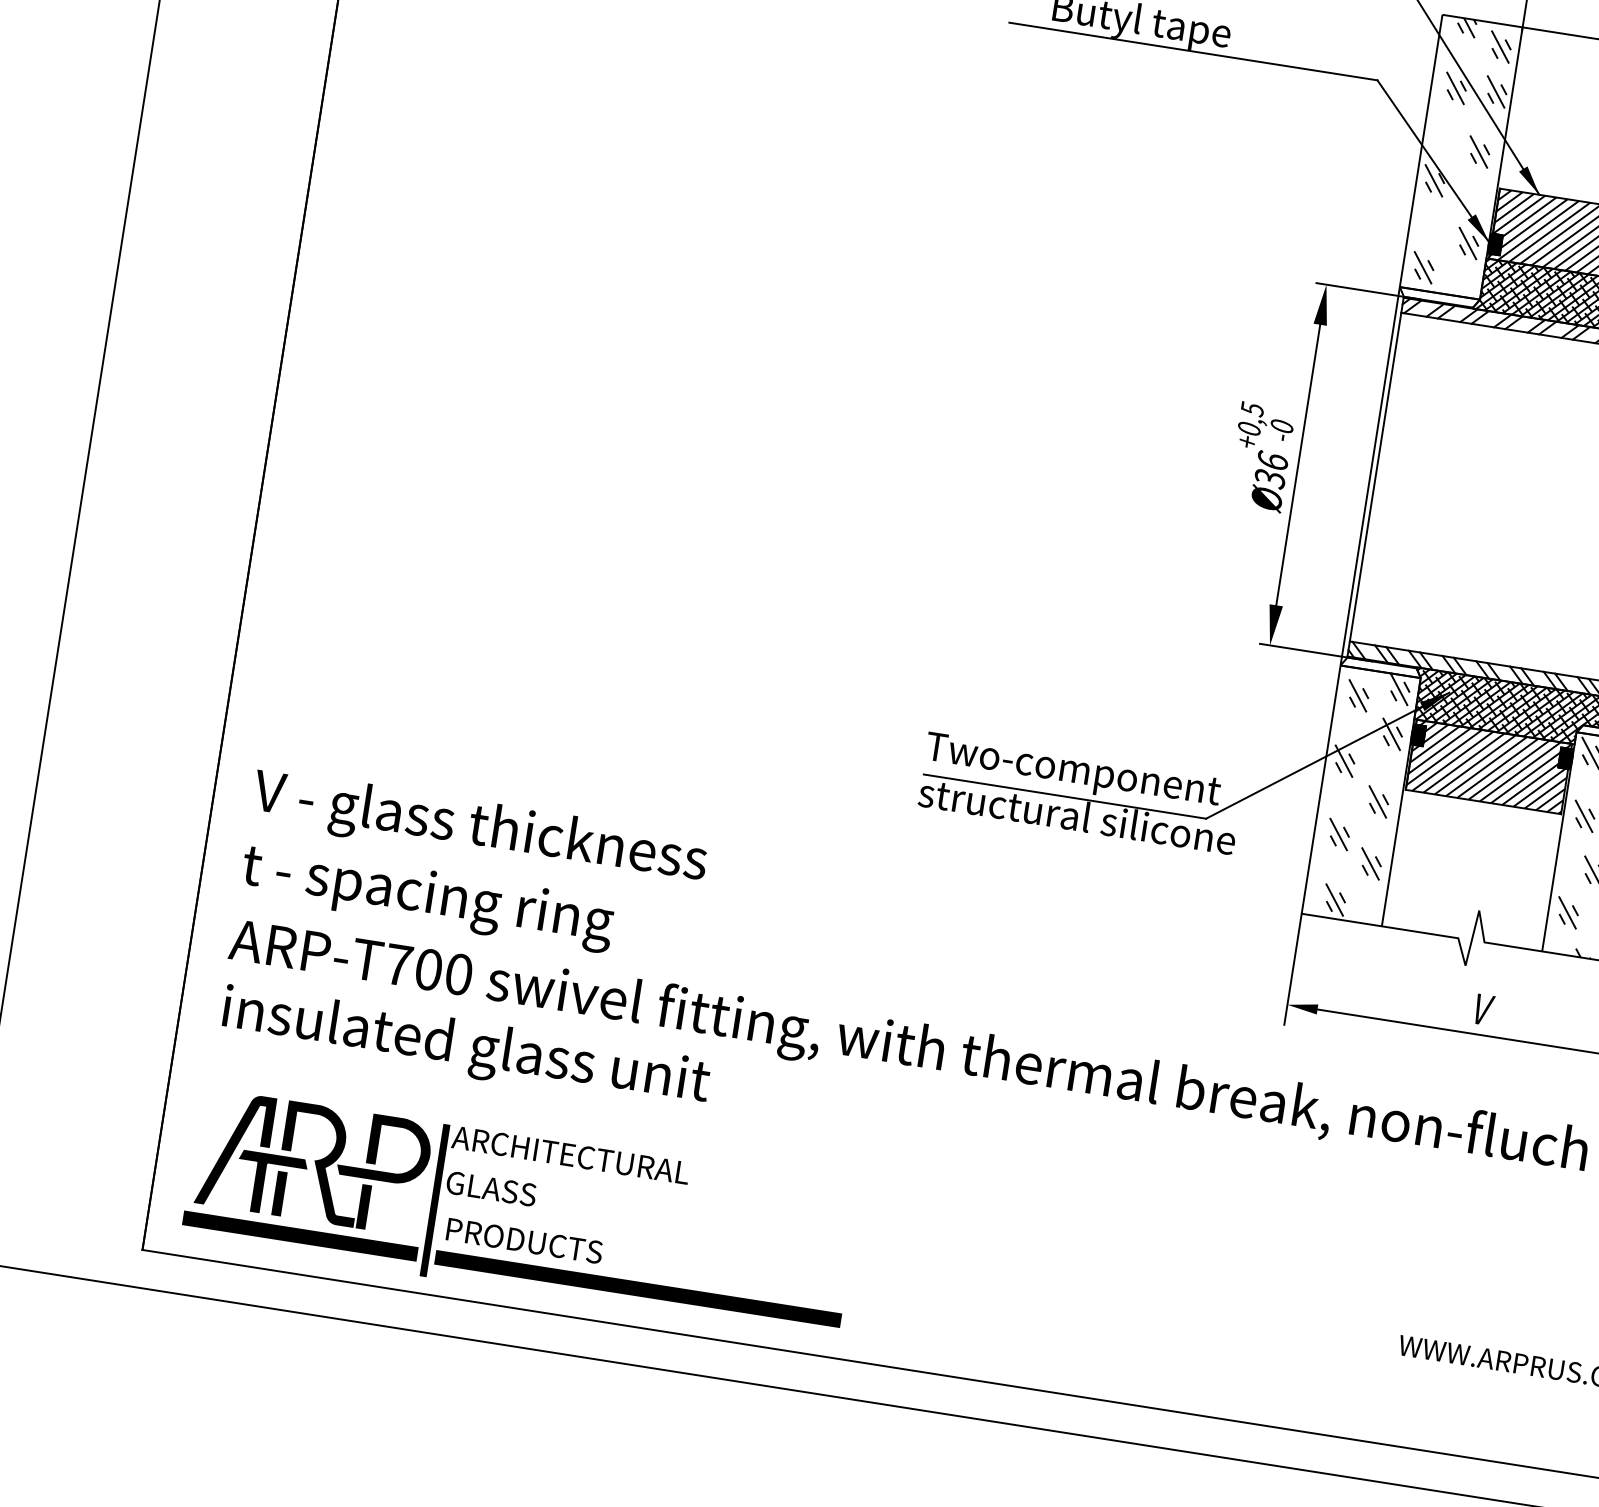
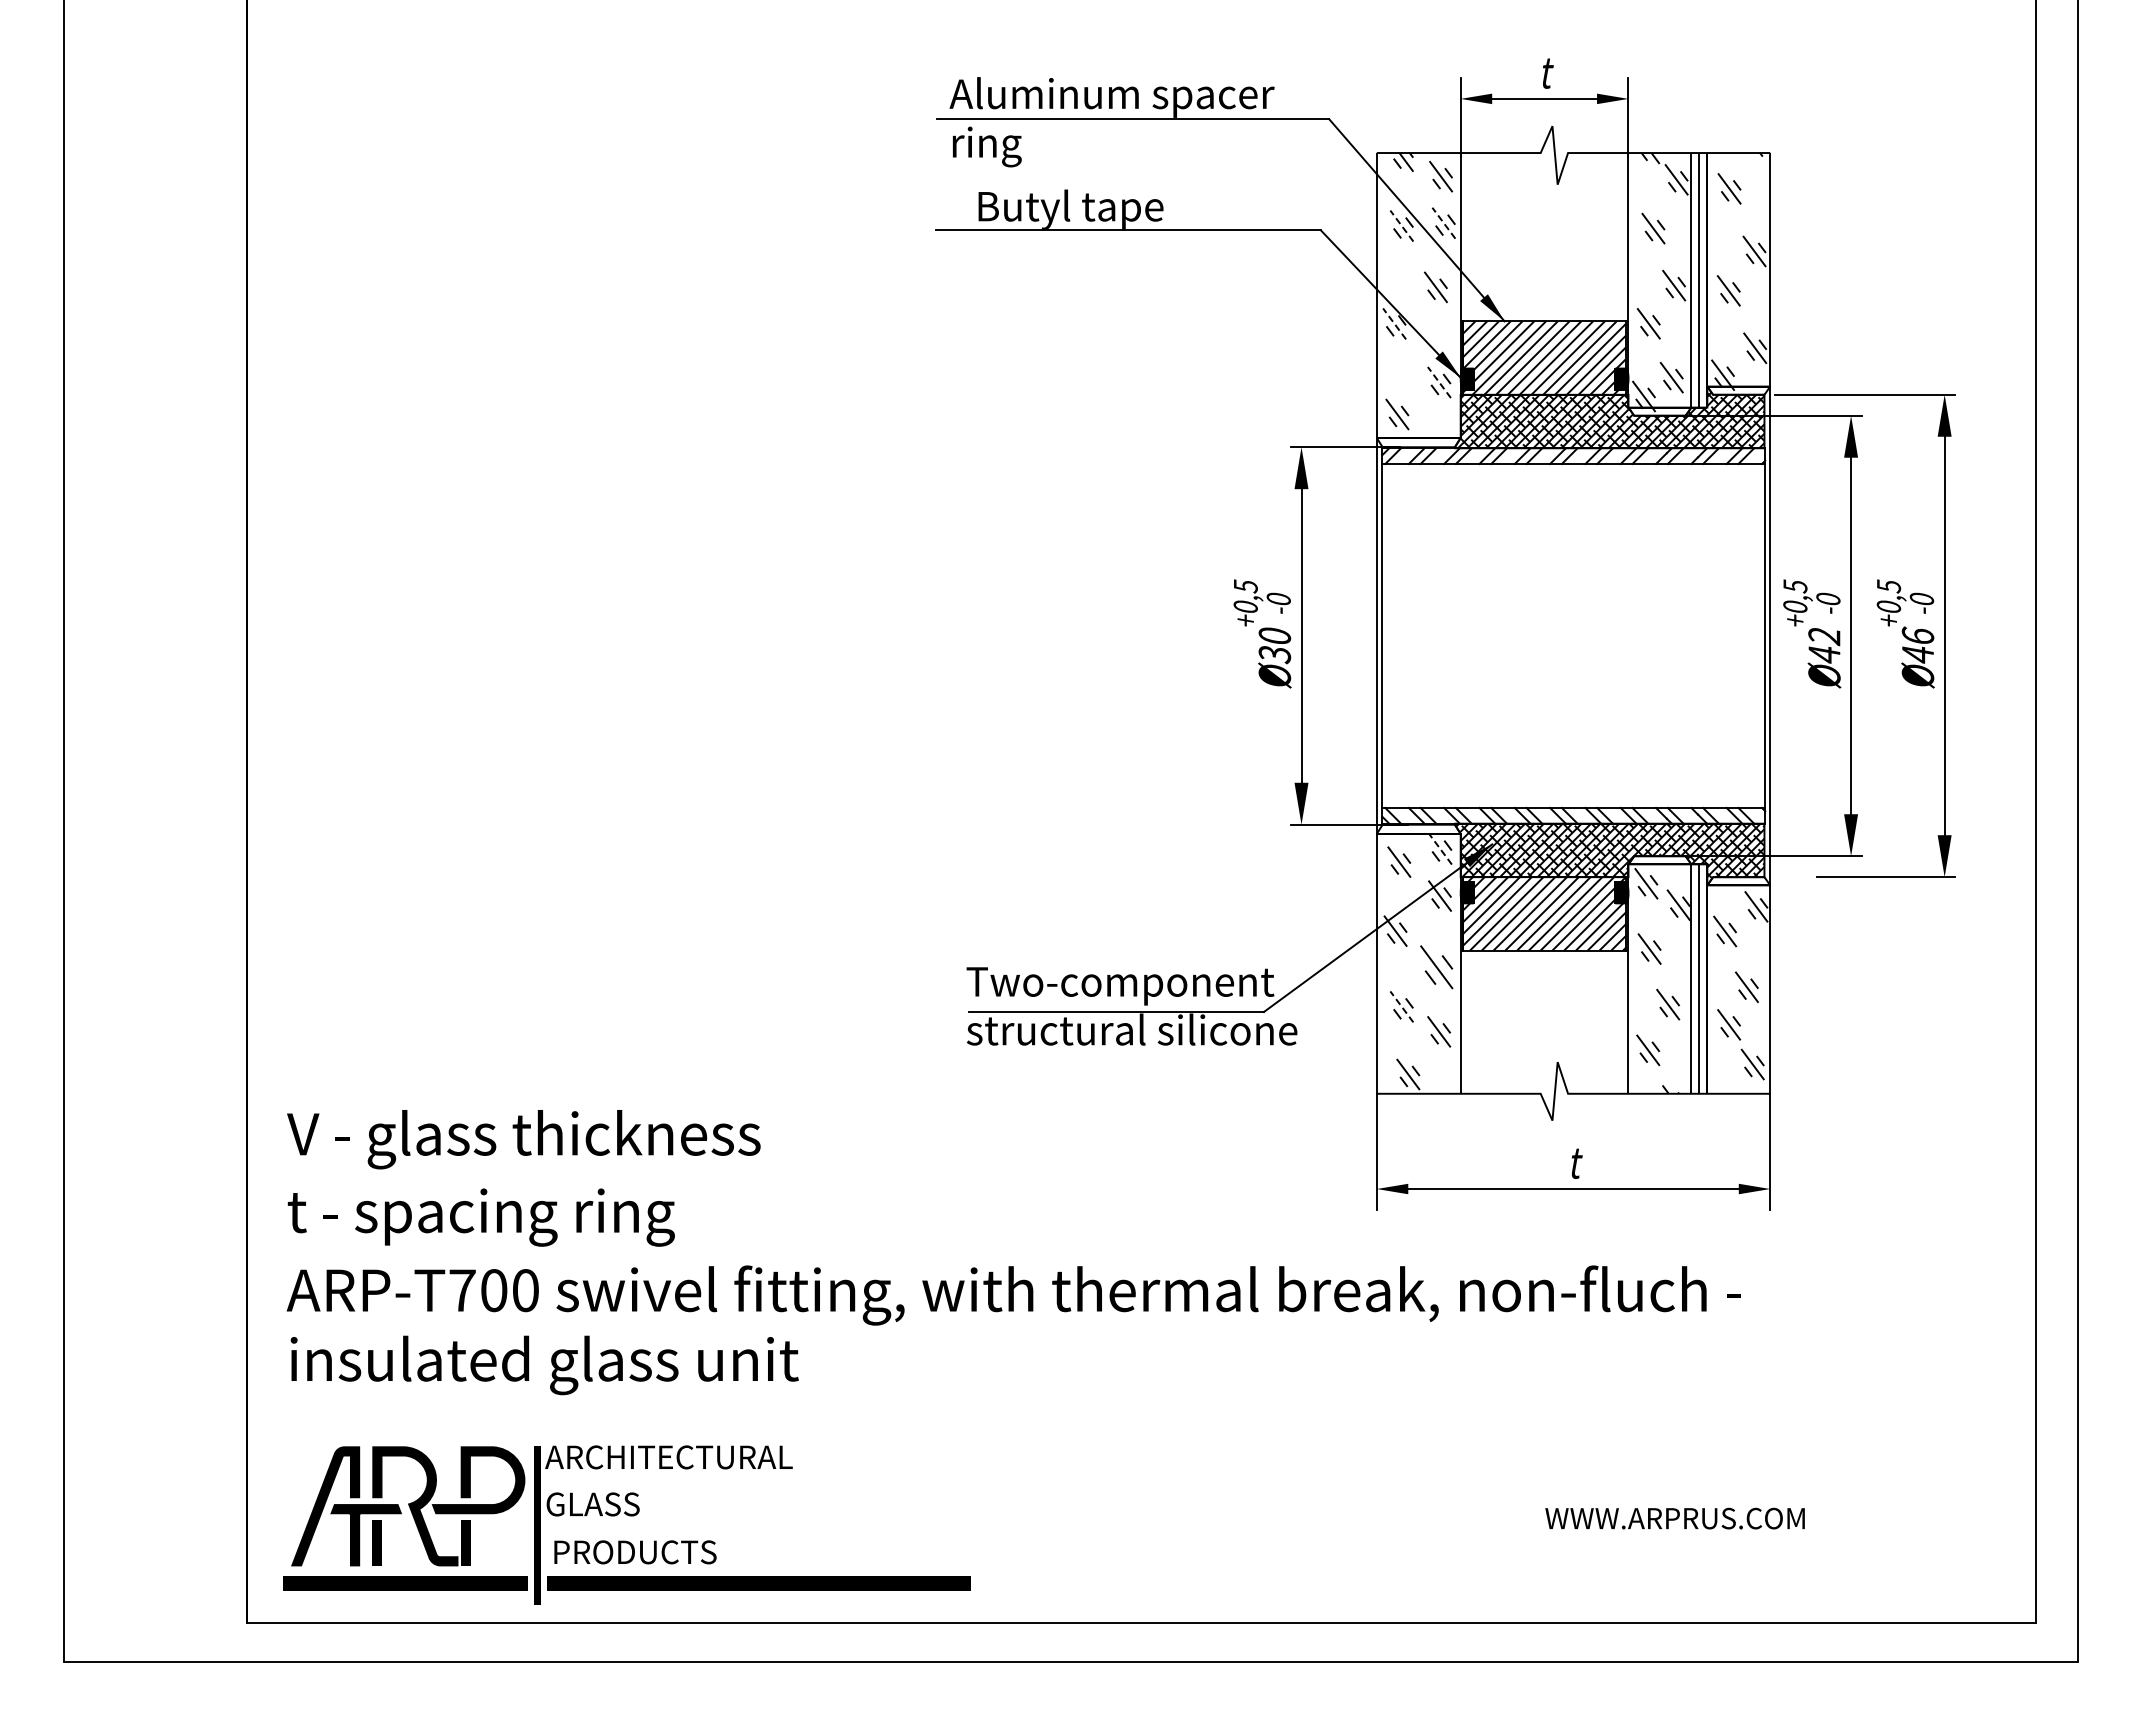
line: (1455, 87) -> (1401, 225), solid -> dashed
line: (1495, 91) -> (1443, 222), solid -> dashed
line: (1433, 180) -> (1394, 323), solid -> dashed
line: (1468, 243) -> (1439, 382), solid -> dashed
text: (1272, 459) -> (1274, 634), Ø36 -> Ø30
line: (1399, 688) -> (1440, 848), solid -> dashed
part: (1377, 802) -> (1436, 967), size x1.4
line: (1338, 834) -> (1401, 1006), solid -> dashed
text: (1484, 1009) -> (1578, 1162), V -> t

